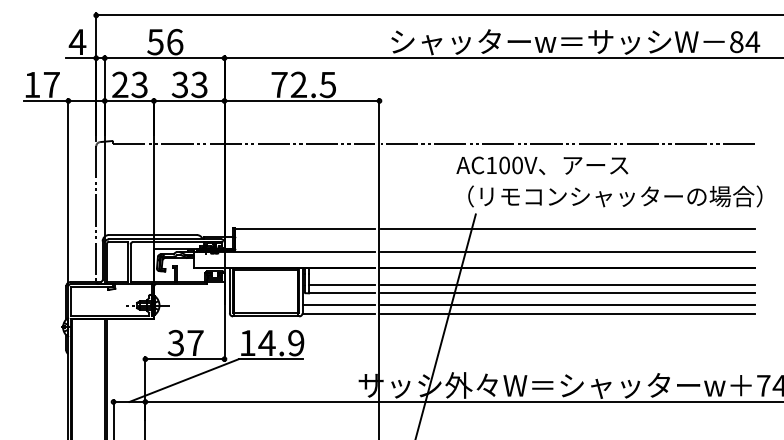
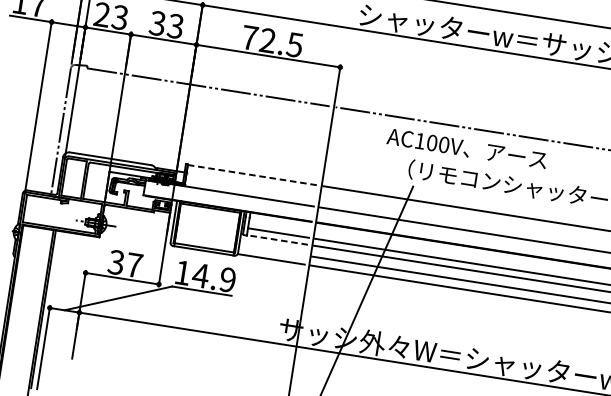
text: (542, 165) -> (467, 148), moved
line: (304, 228) -> (252, 174), solid -> dashed
line: (341, 292) -> (277, 239), solid -> dashed
line: (338, 304) -> (272, 250), removed

